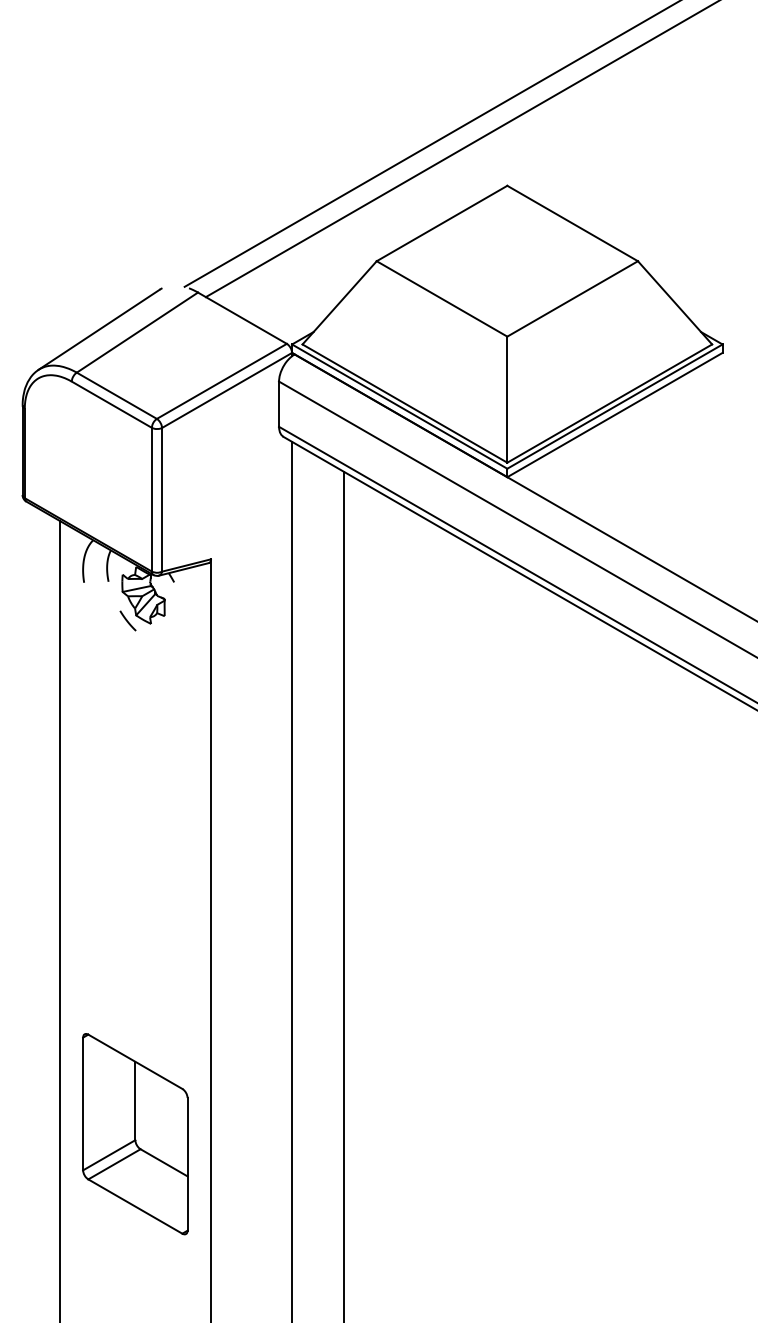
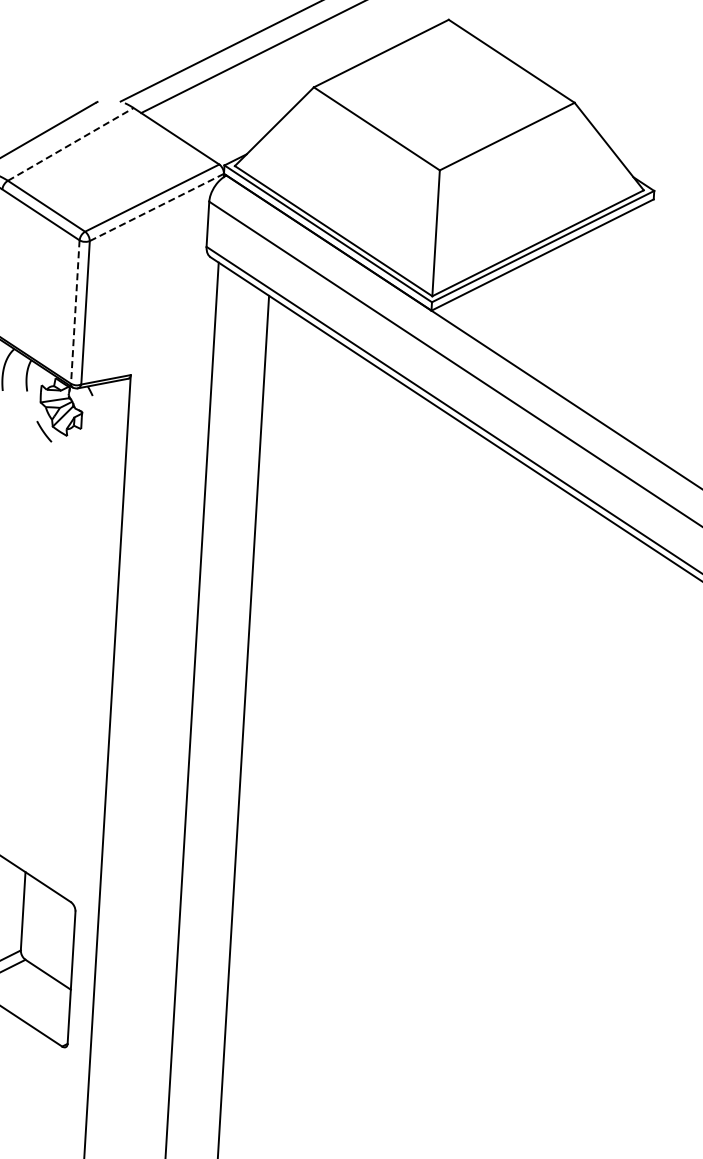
line: (137, 332) -> (70, 144), solid -> dashed
line: (227, 390) -> (157, 207), solid -> dashed
line: (151, 499) -> (74, 311), solid -> dashed

